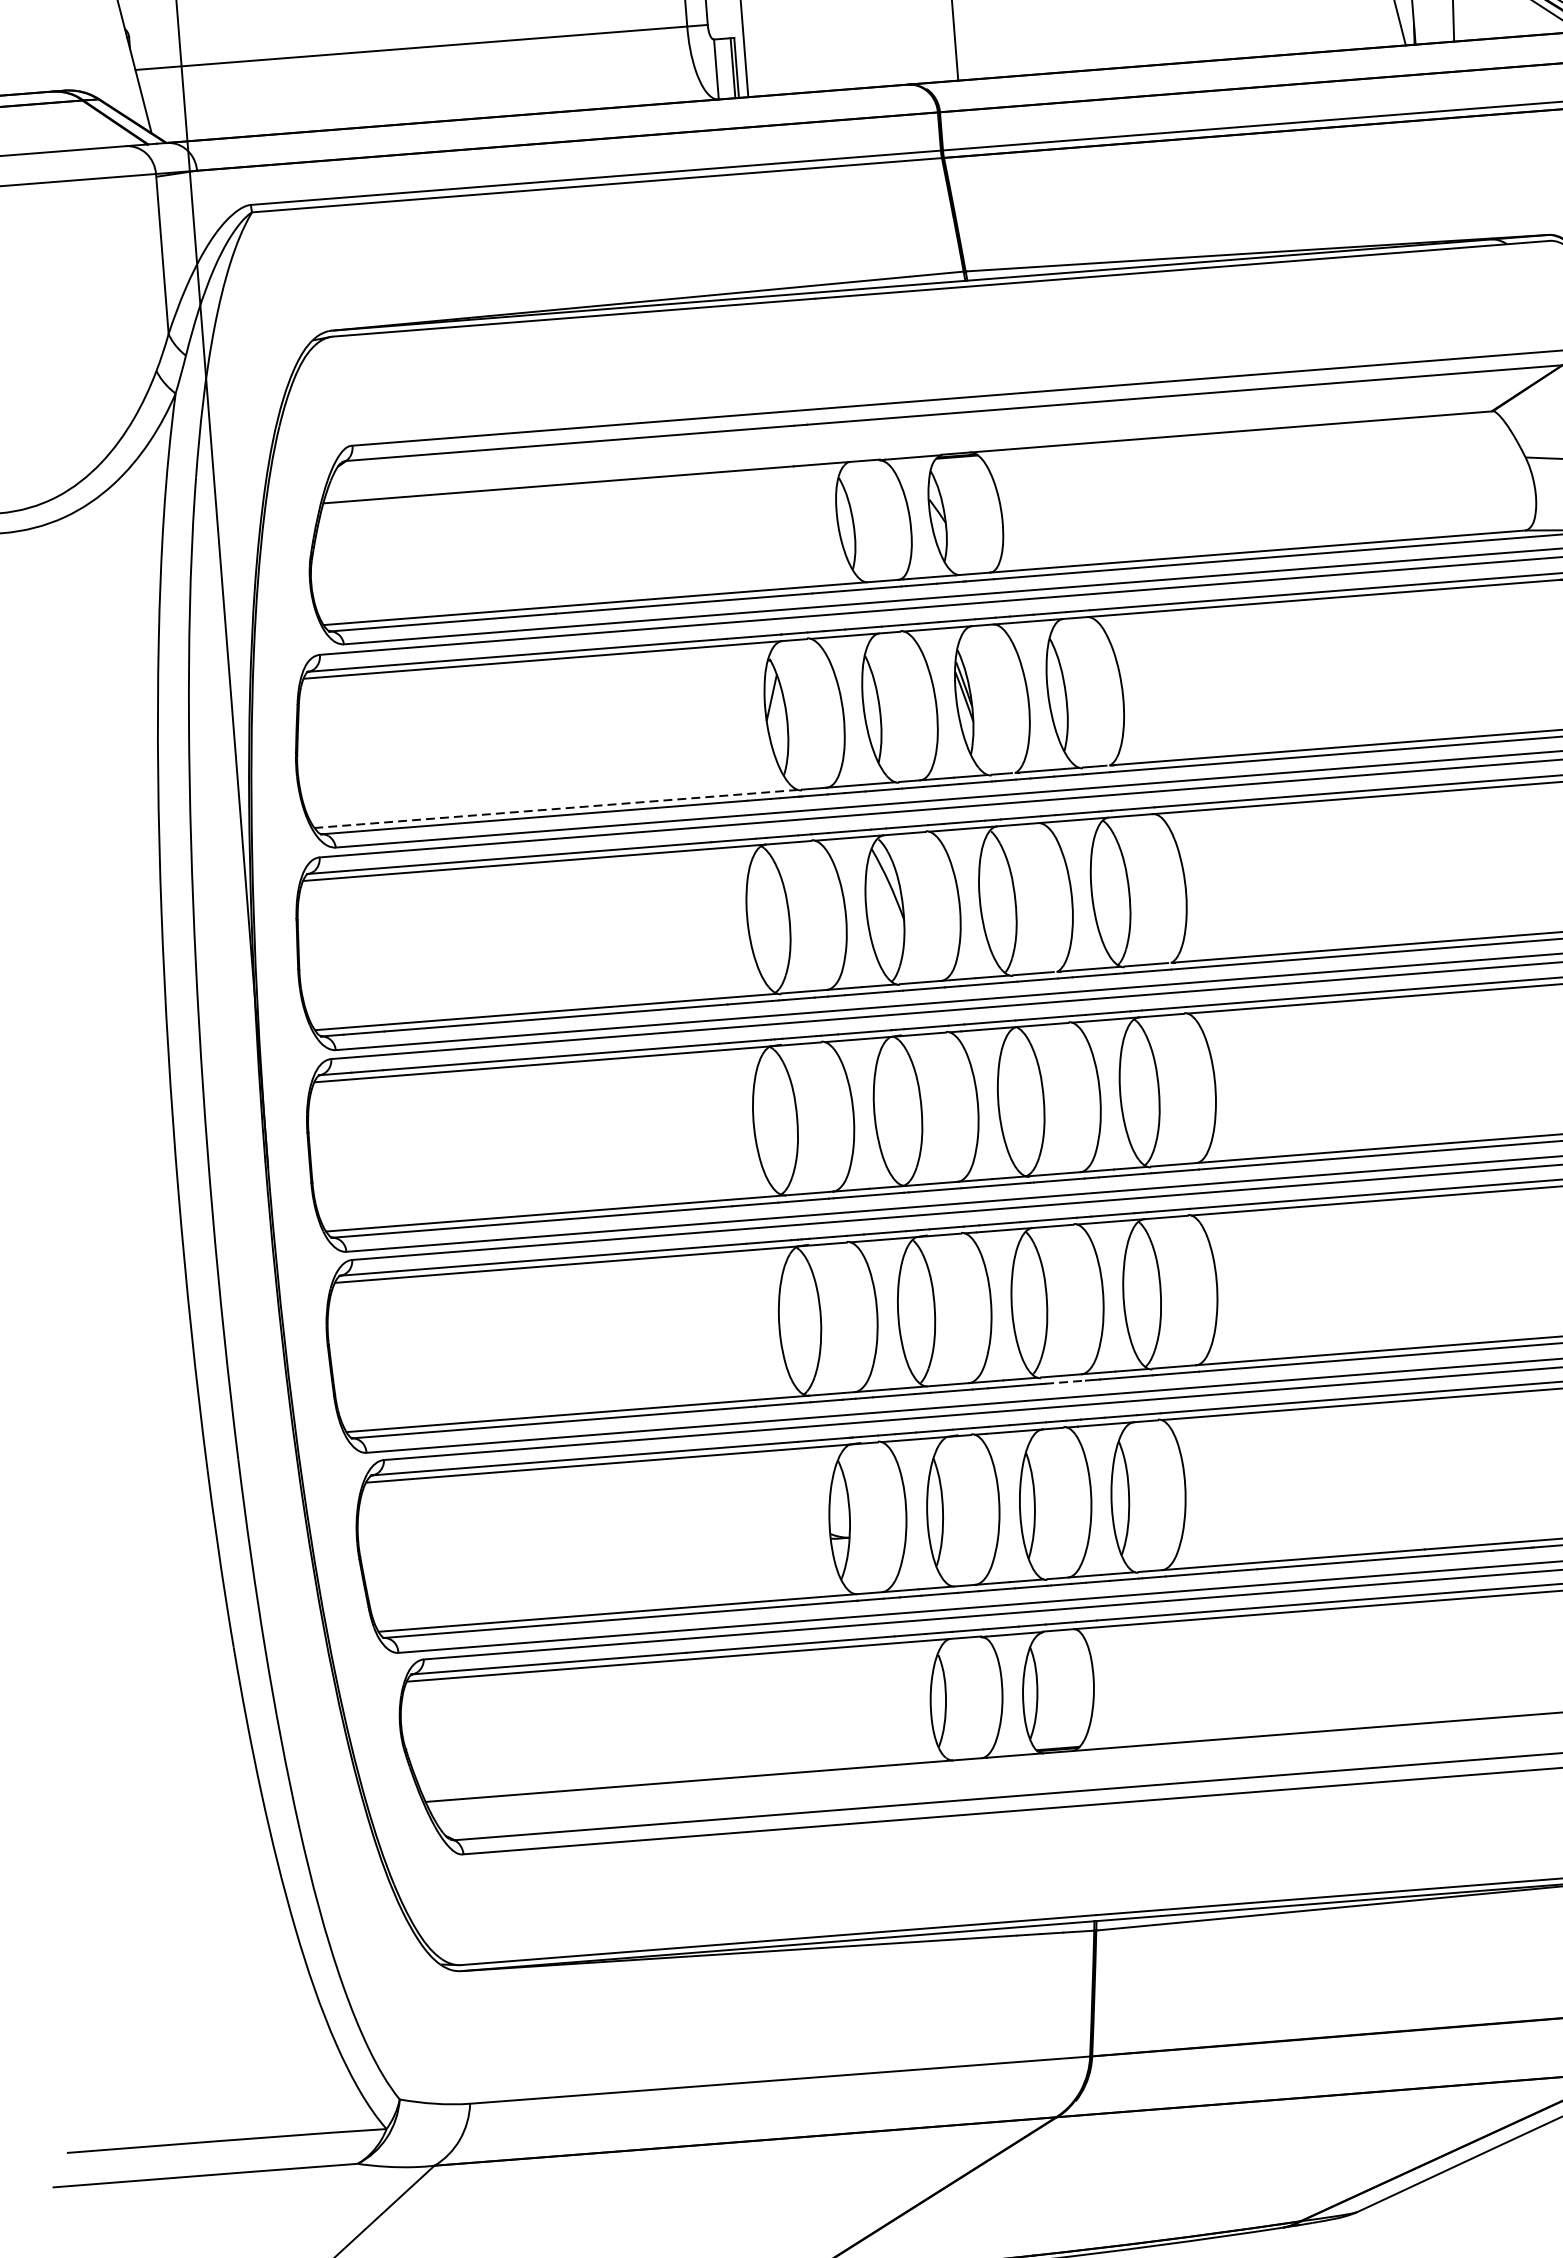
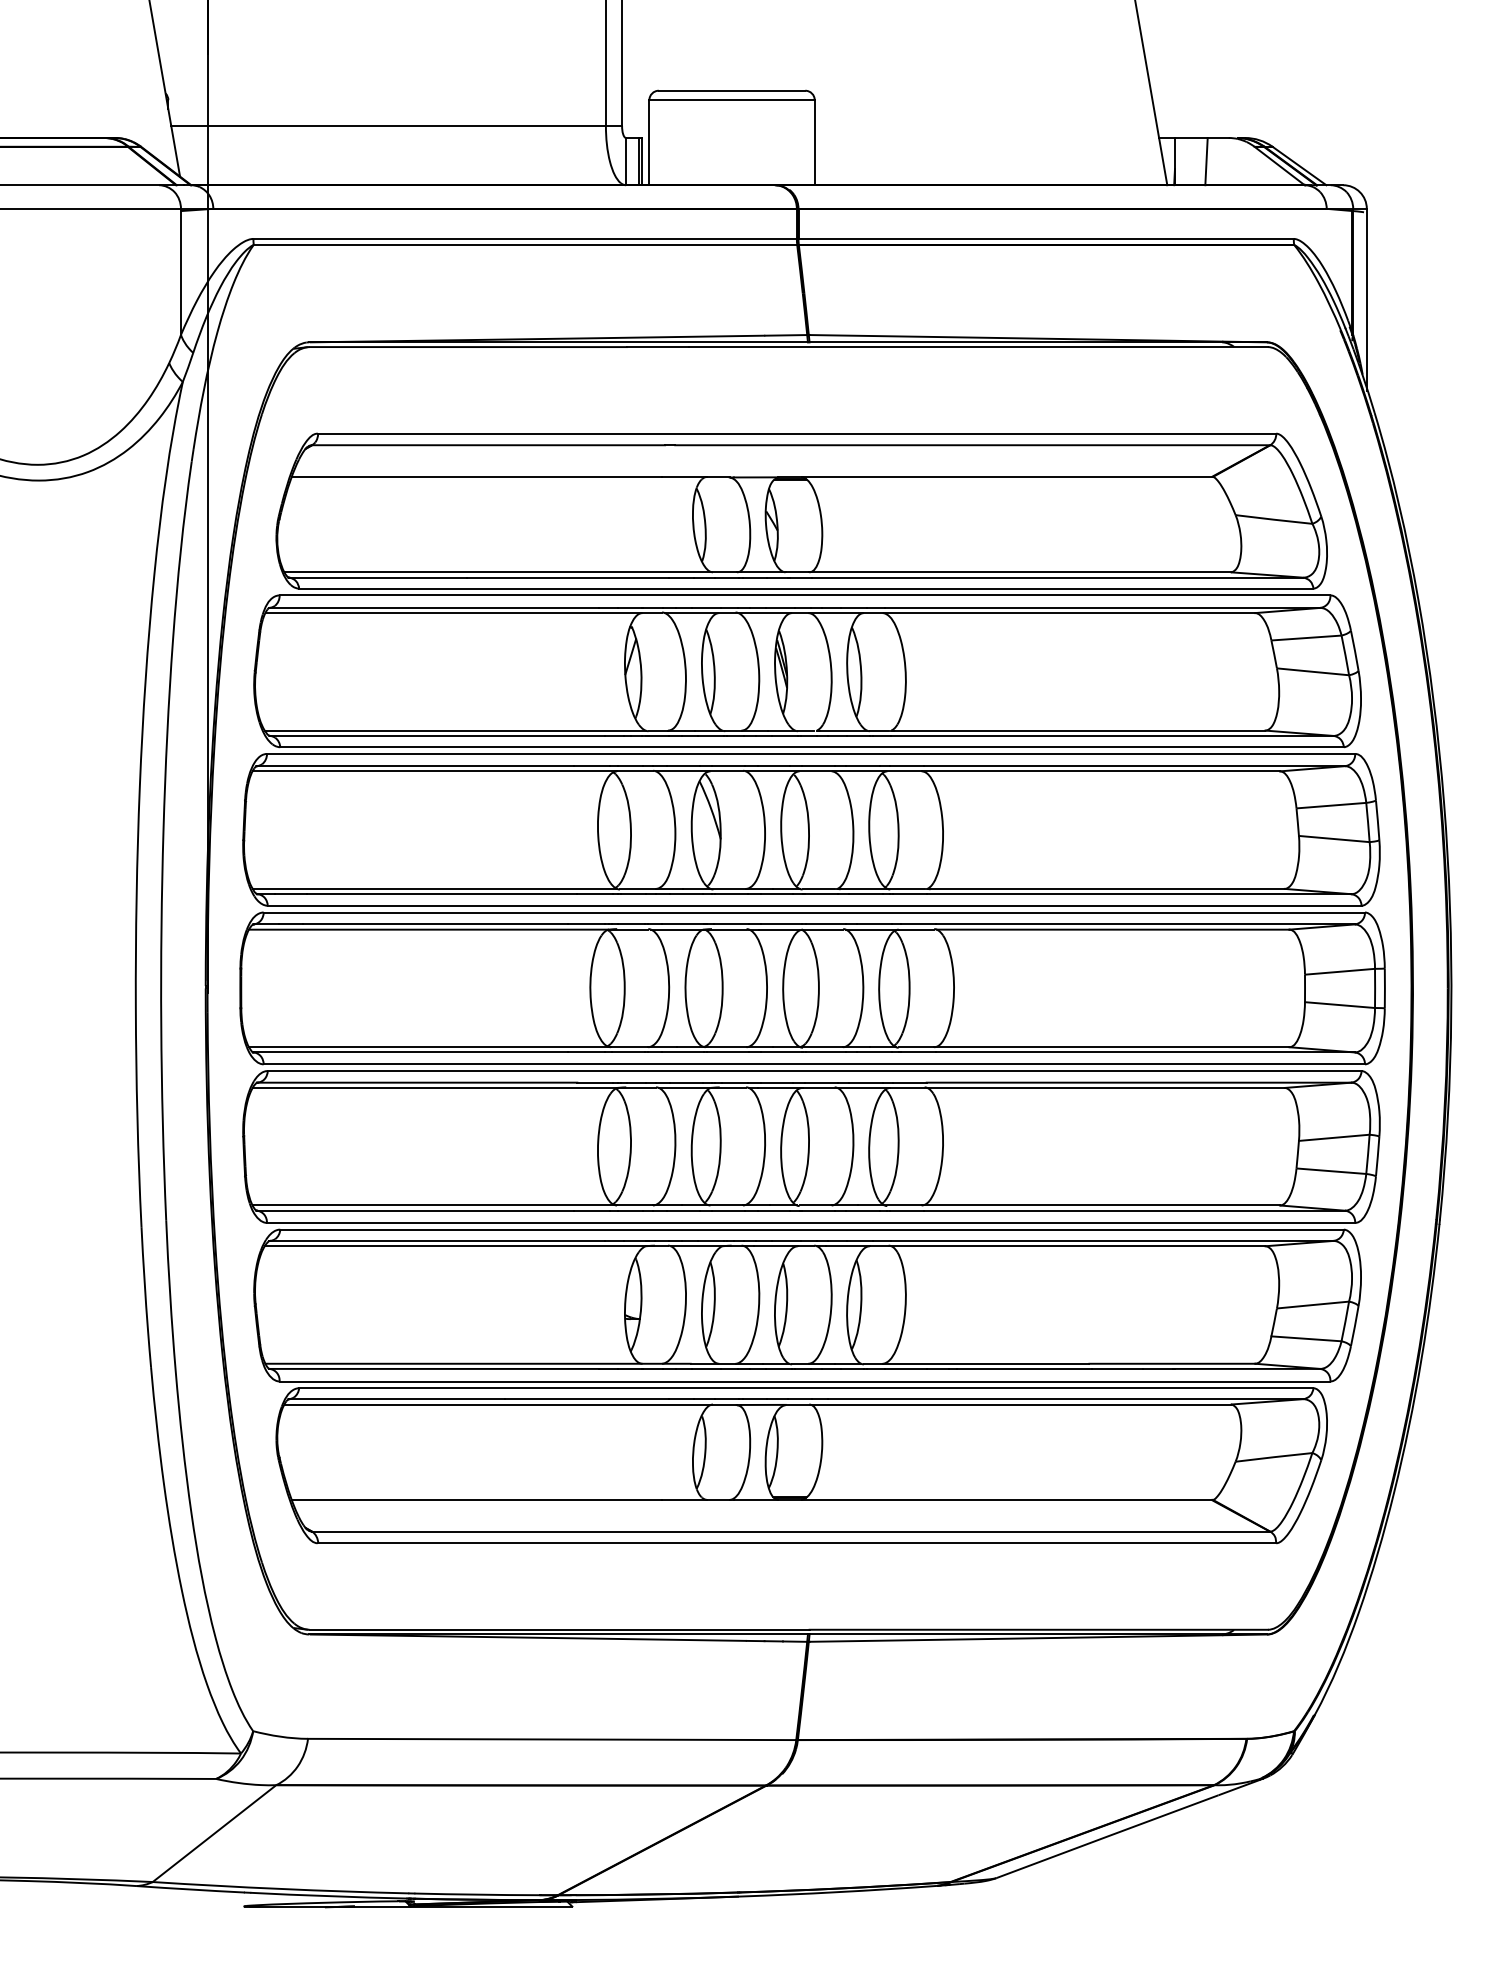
line: (555, 808) -> (454, 730), dashed -> solid
line: (1066, 1381) -> (819, 1210), dashed -> solid

